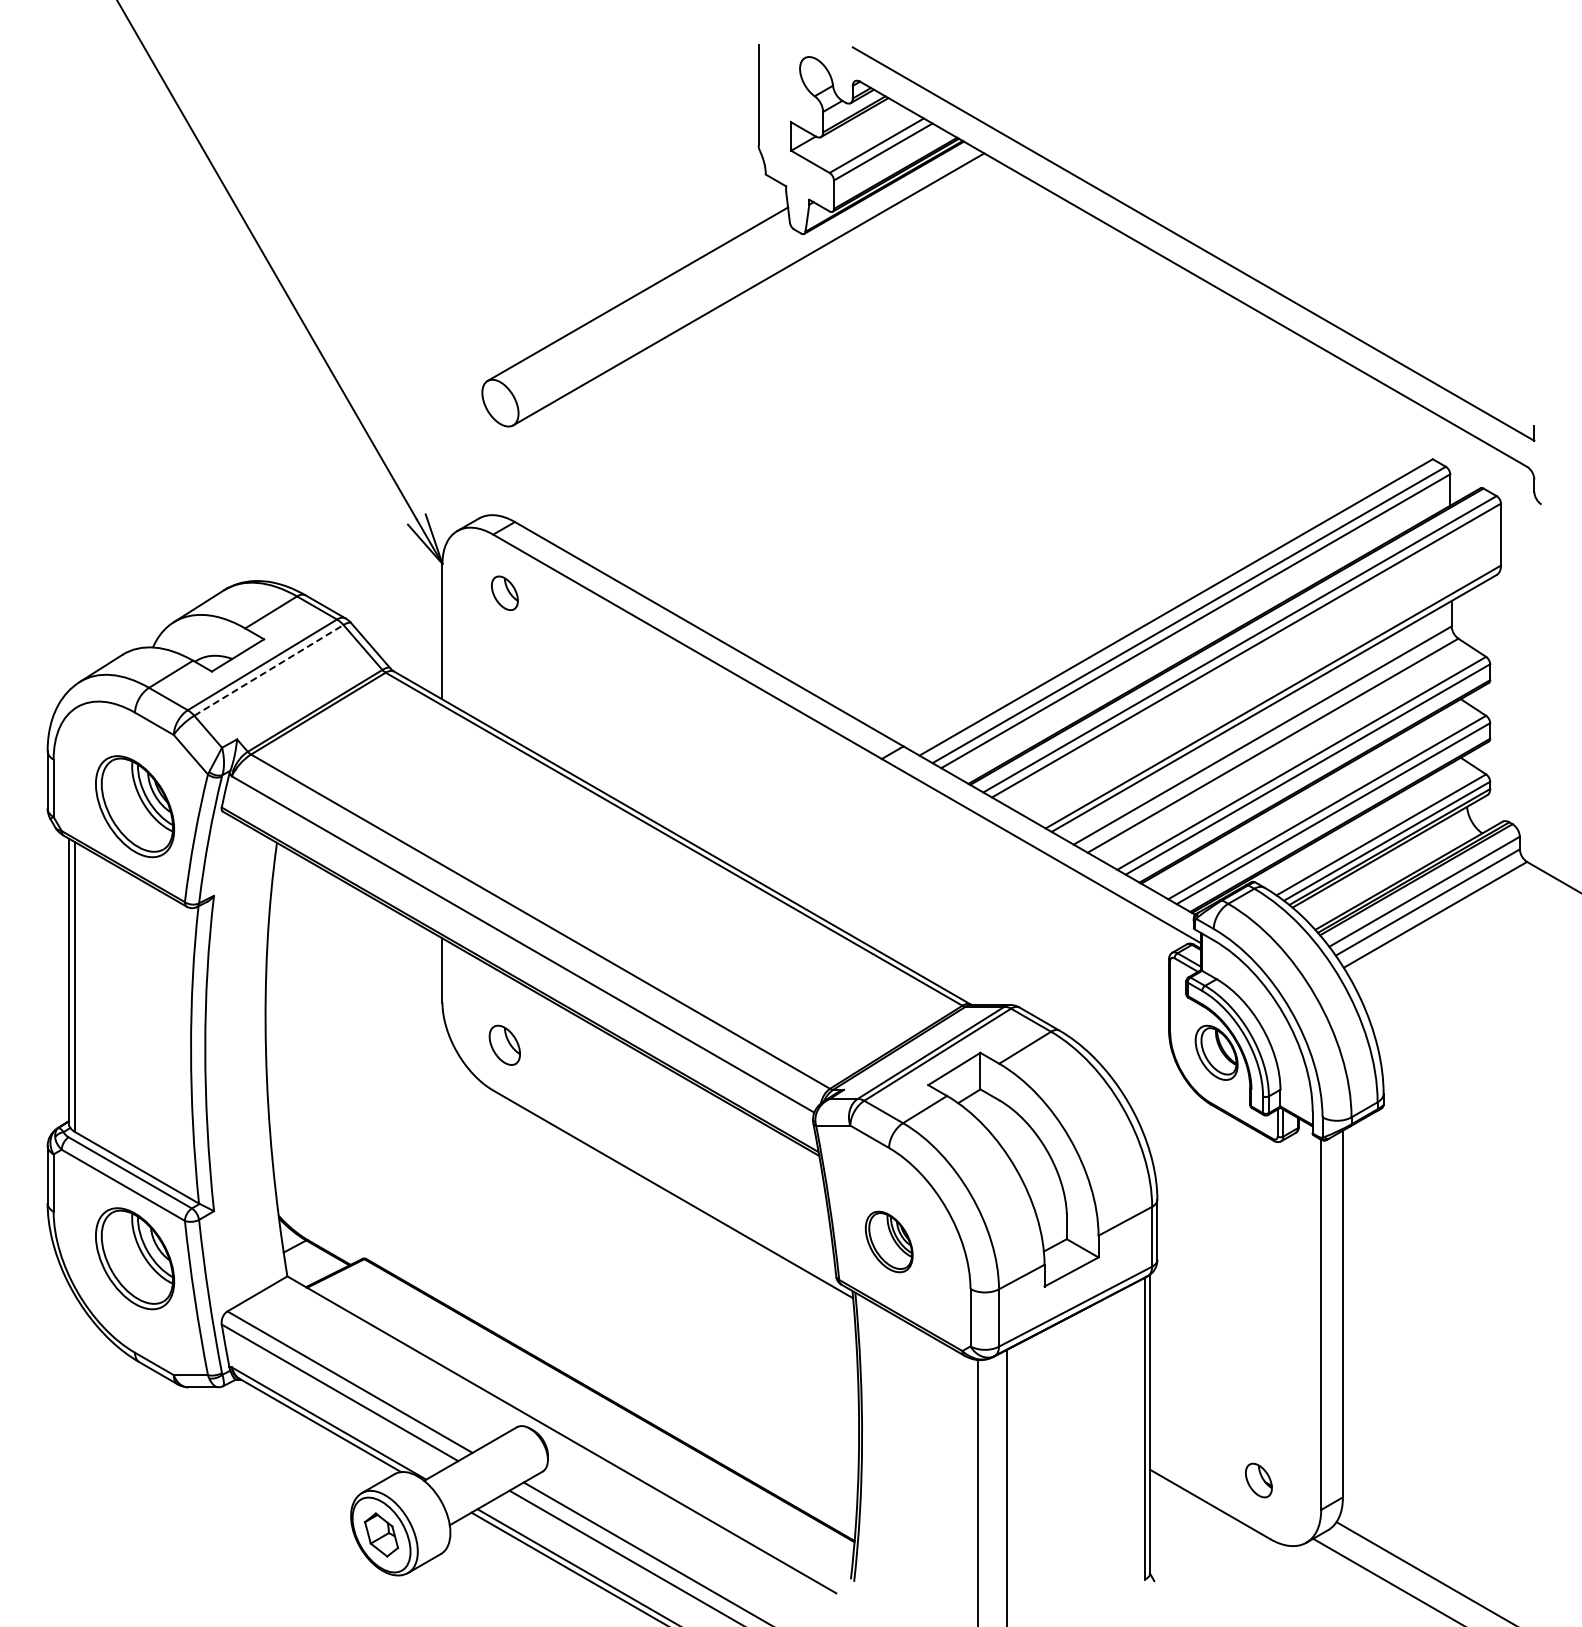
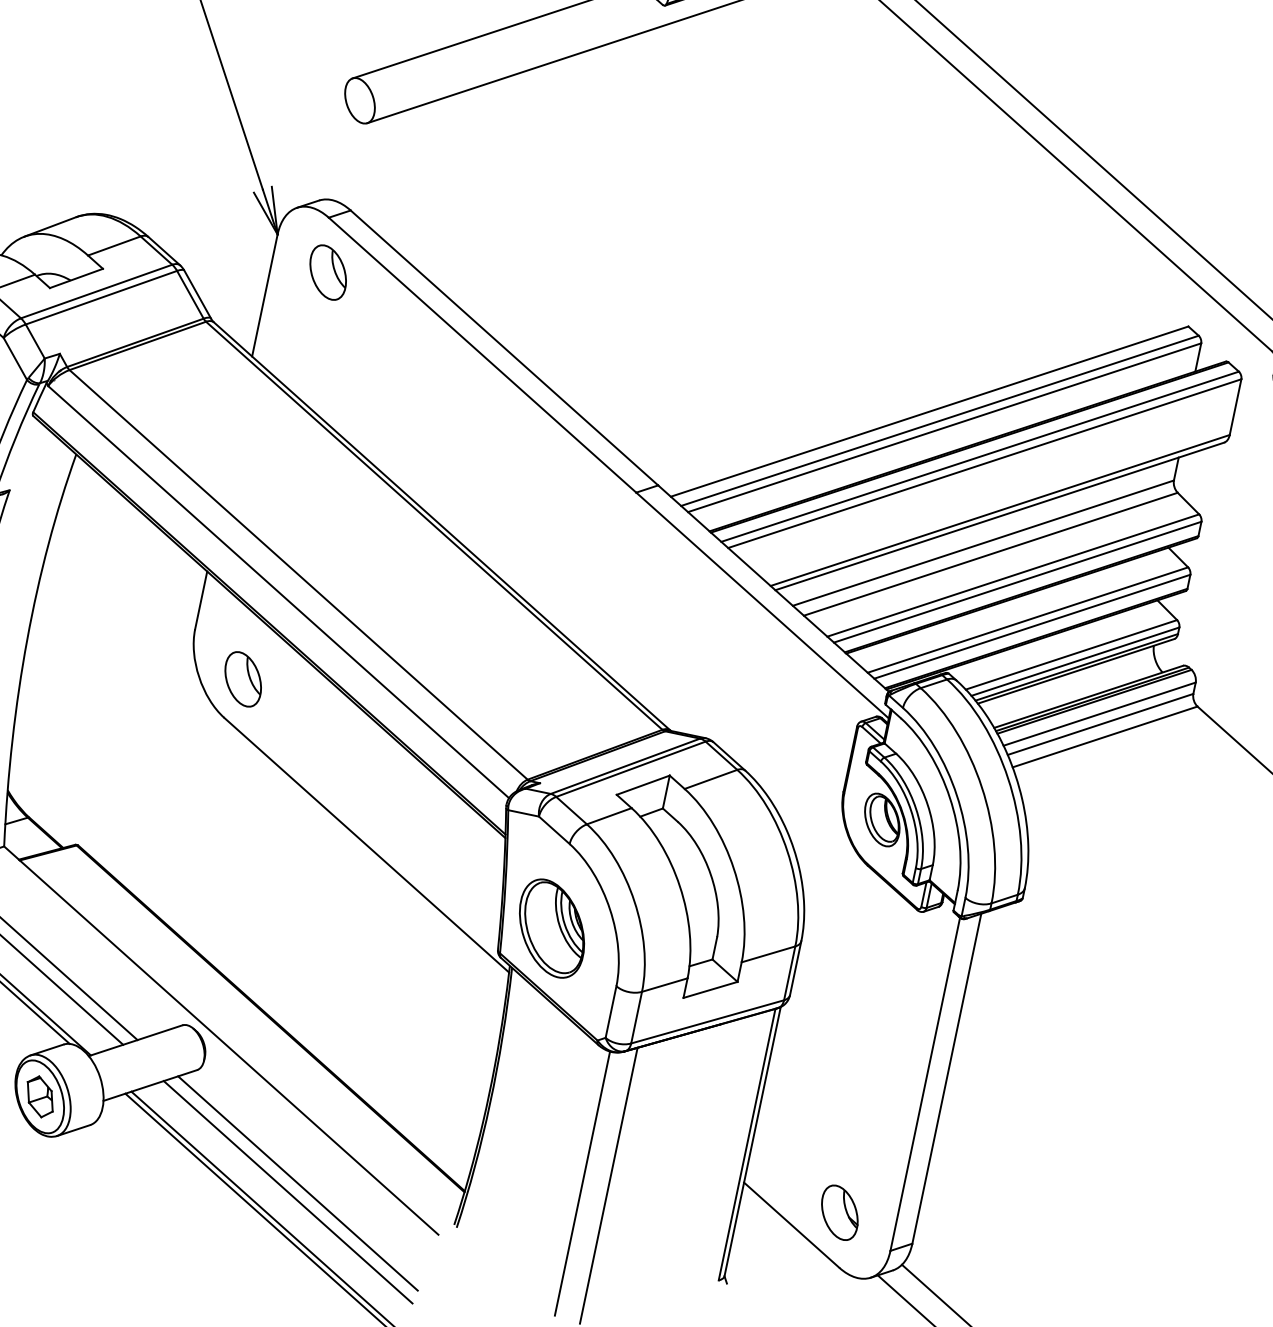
part: (504, 593) -> (327, 272), size x1.67
line: (269, 670) -> (101, 297), dashed -> solid
part: (504, 1045) -> (242, 679), size x1.43
part: (889, 1241) -> (552, 928), size x1.67
part: (1258, 1480) -> (839, 1212), size x1.67

